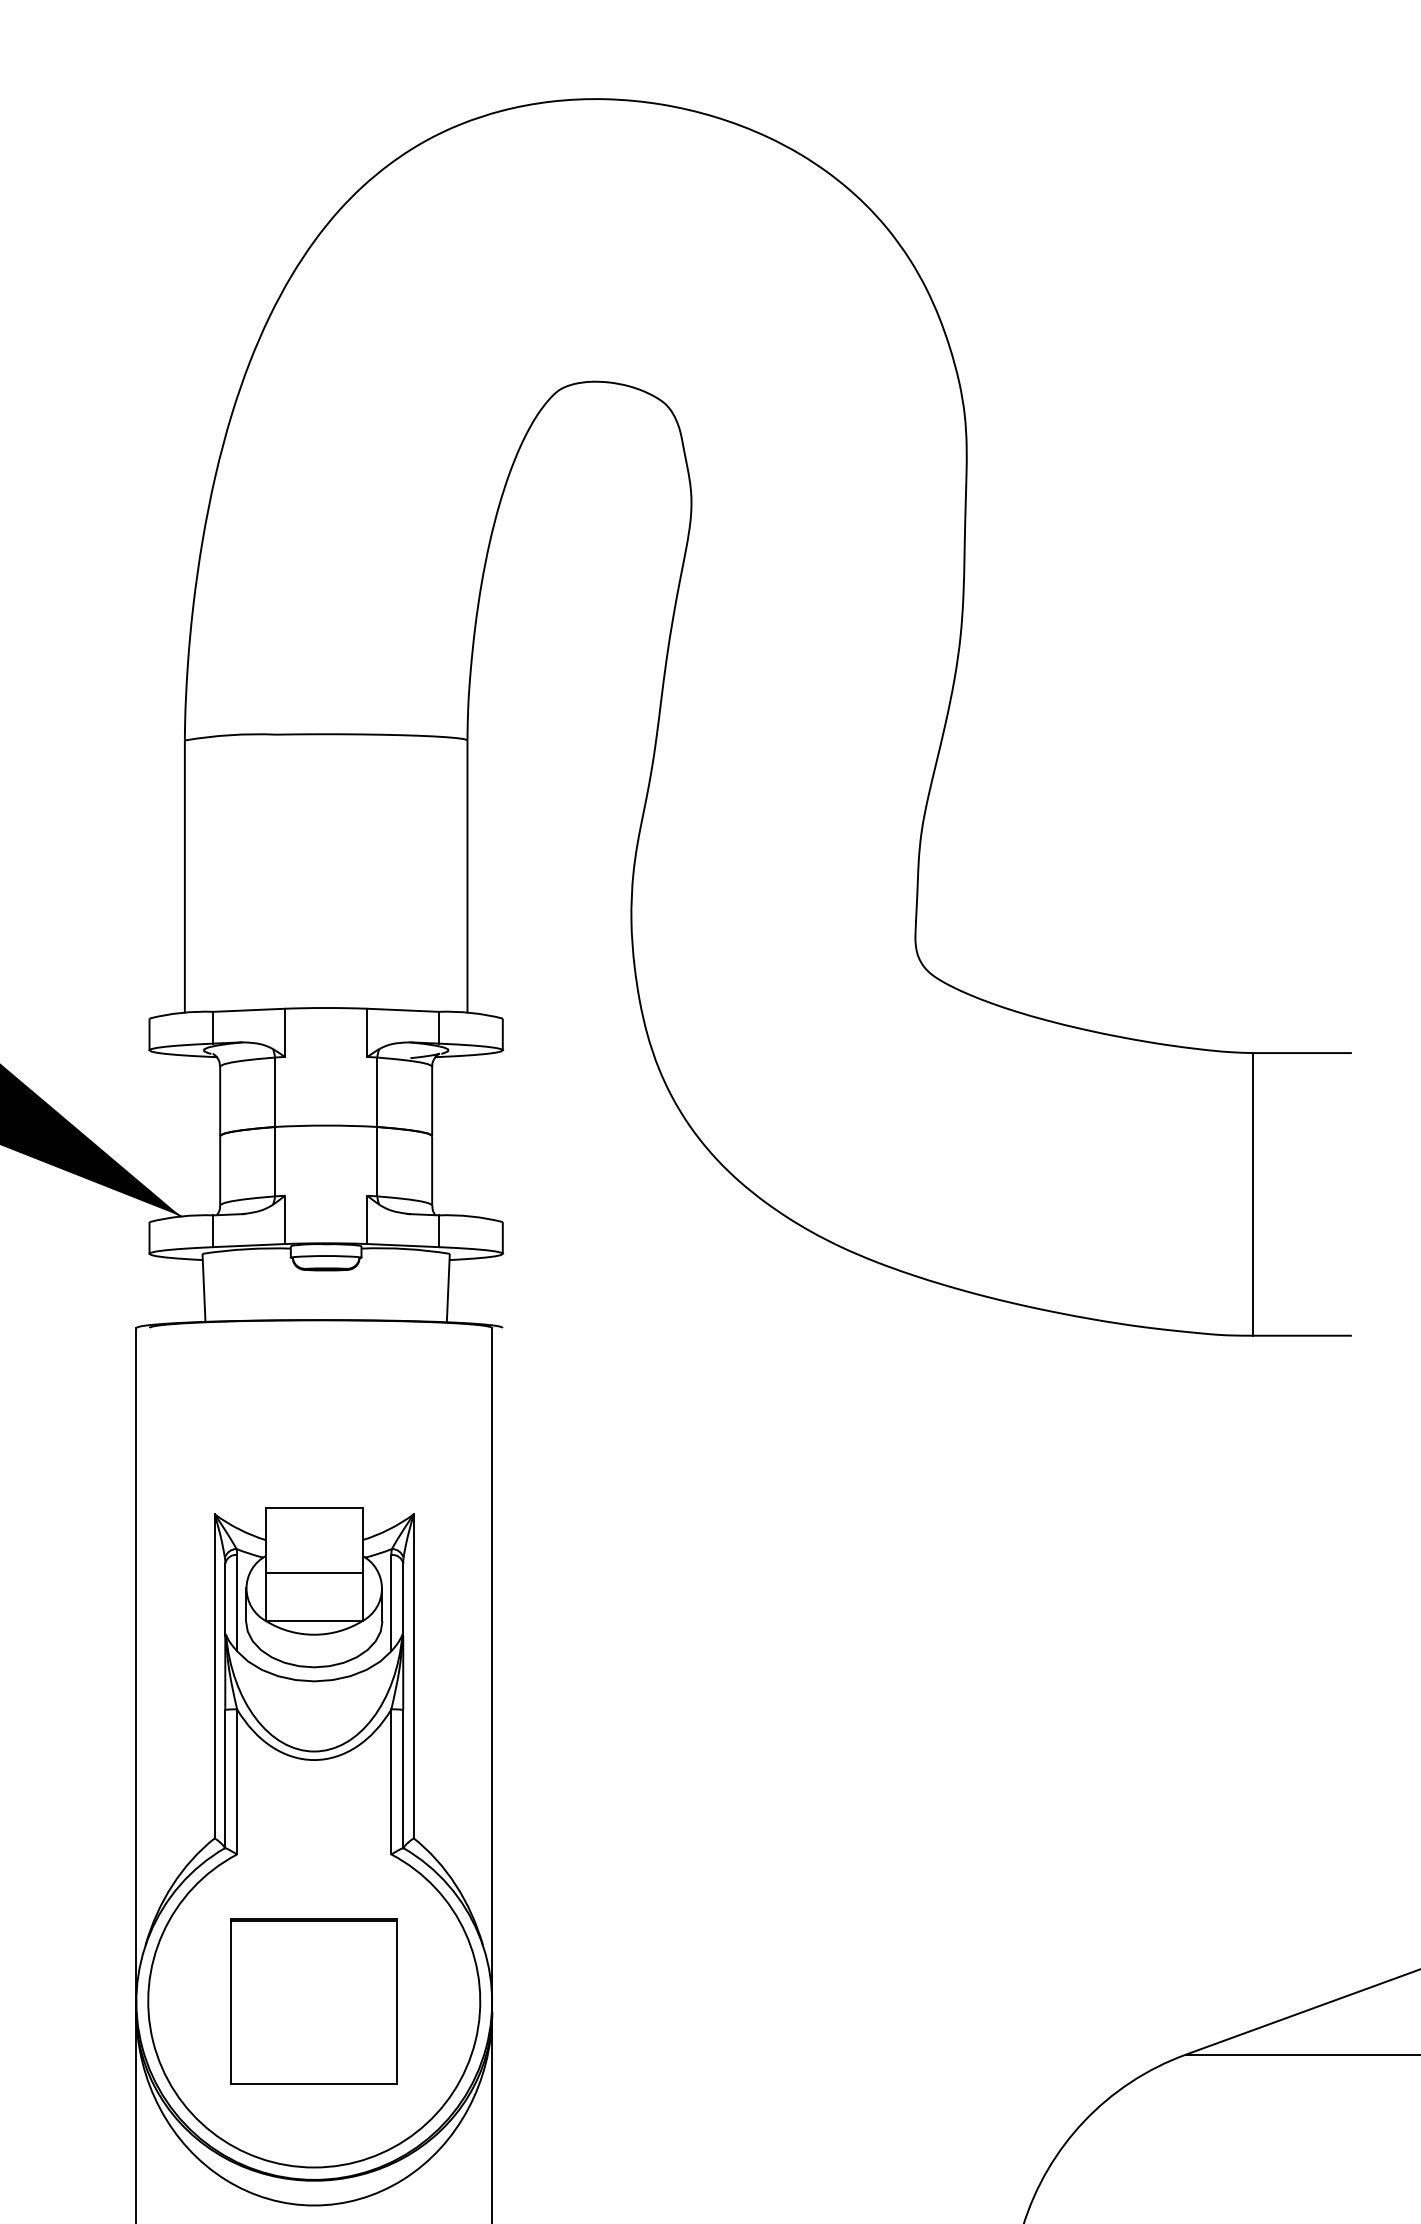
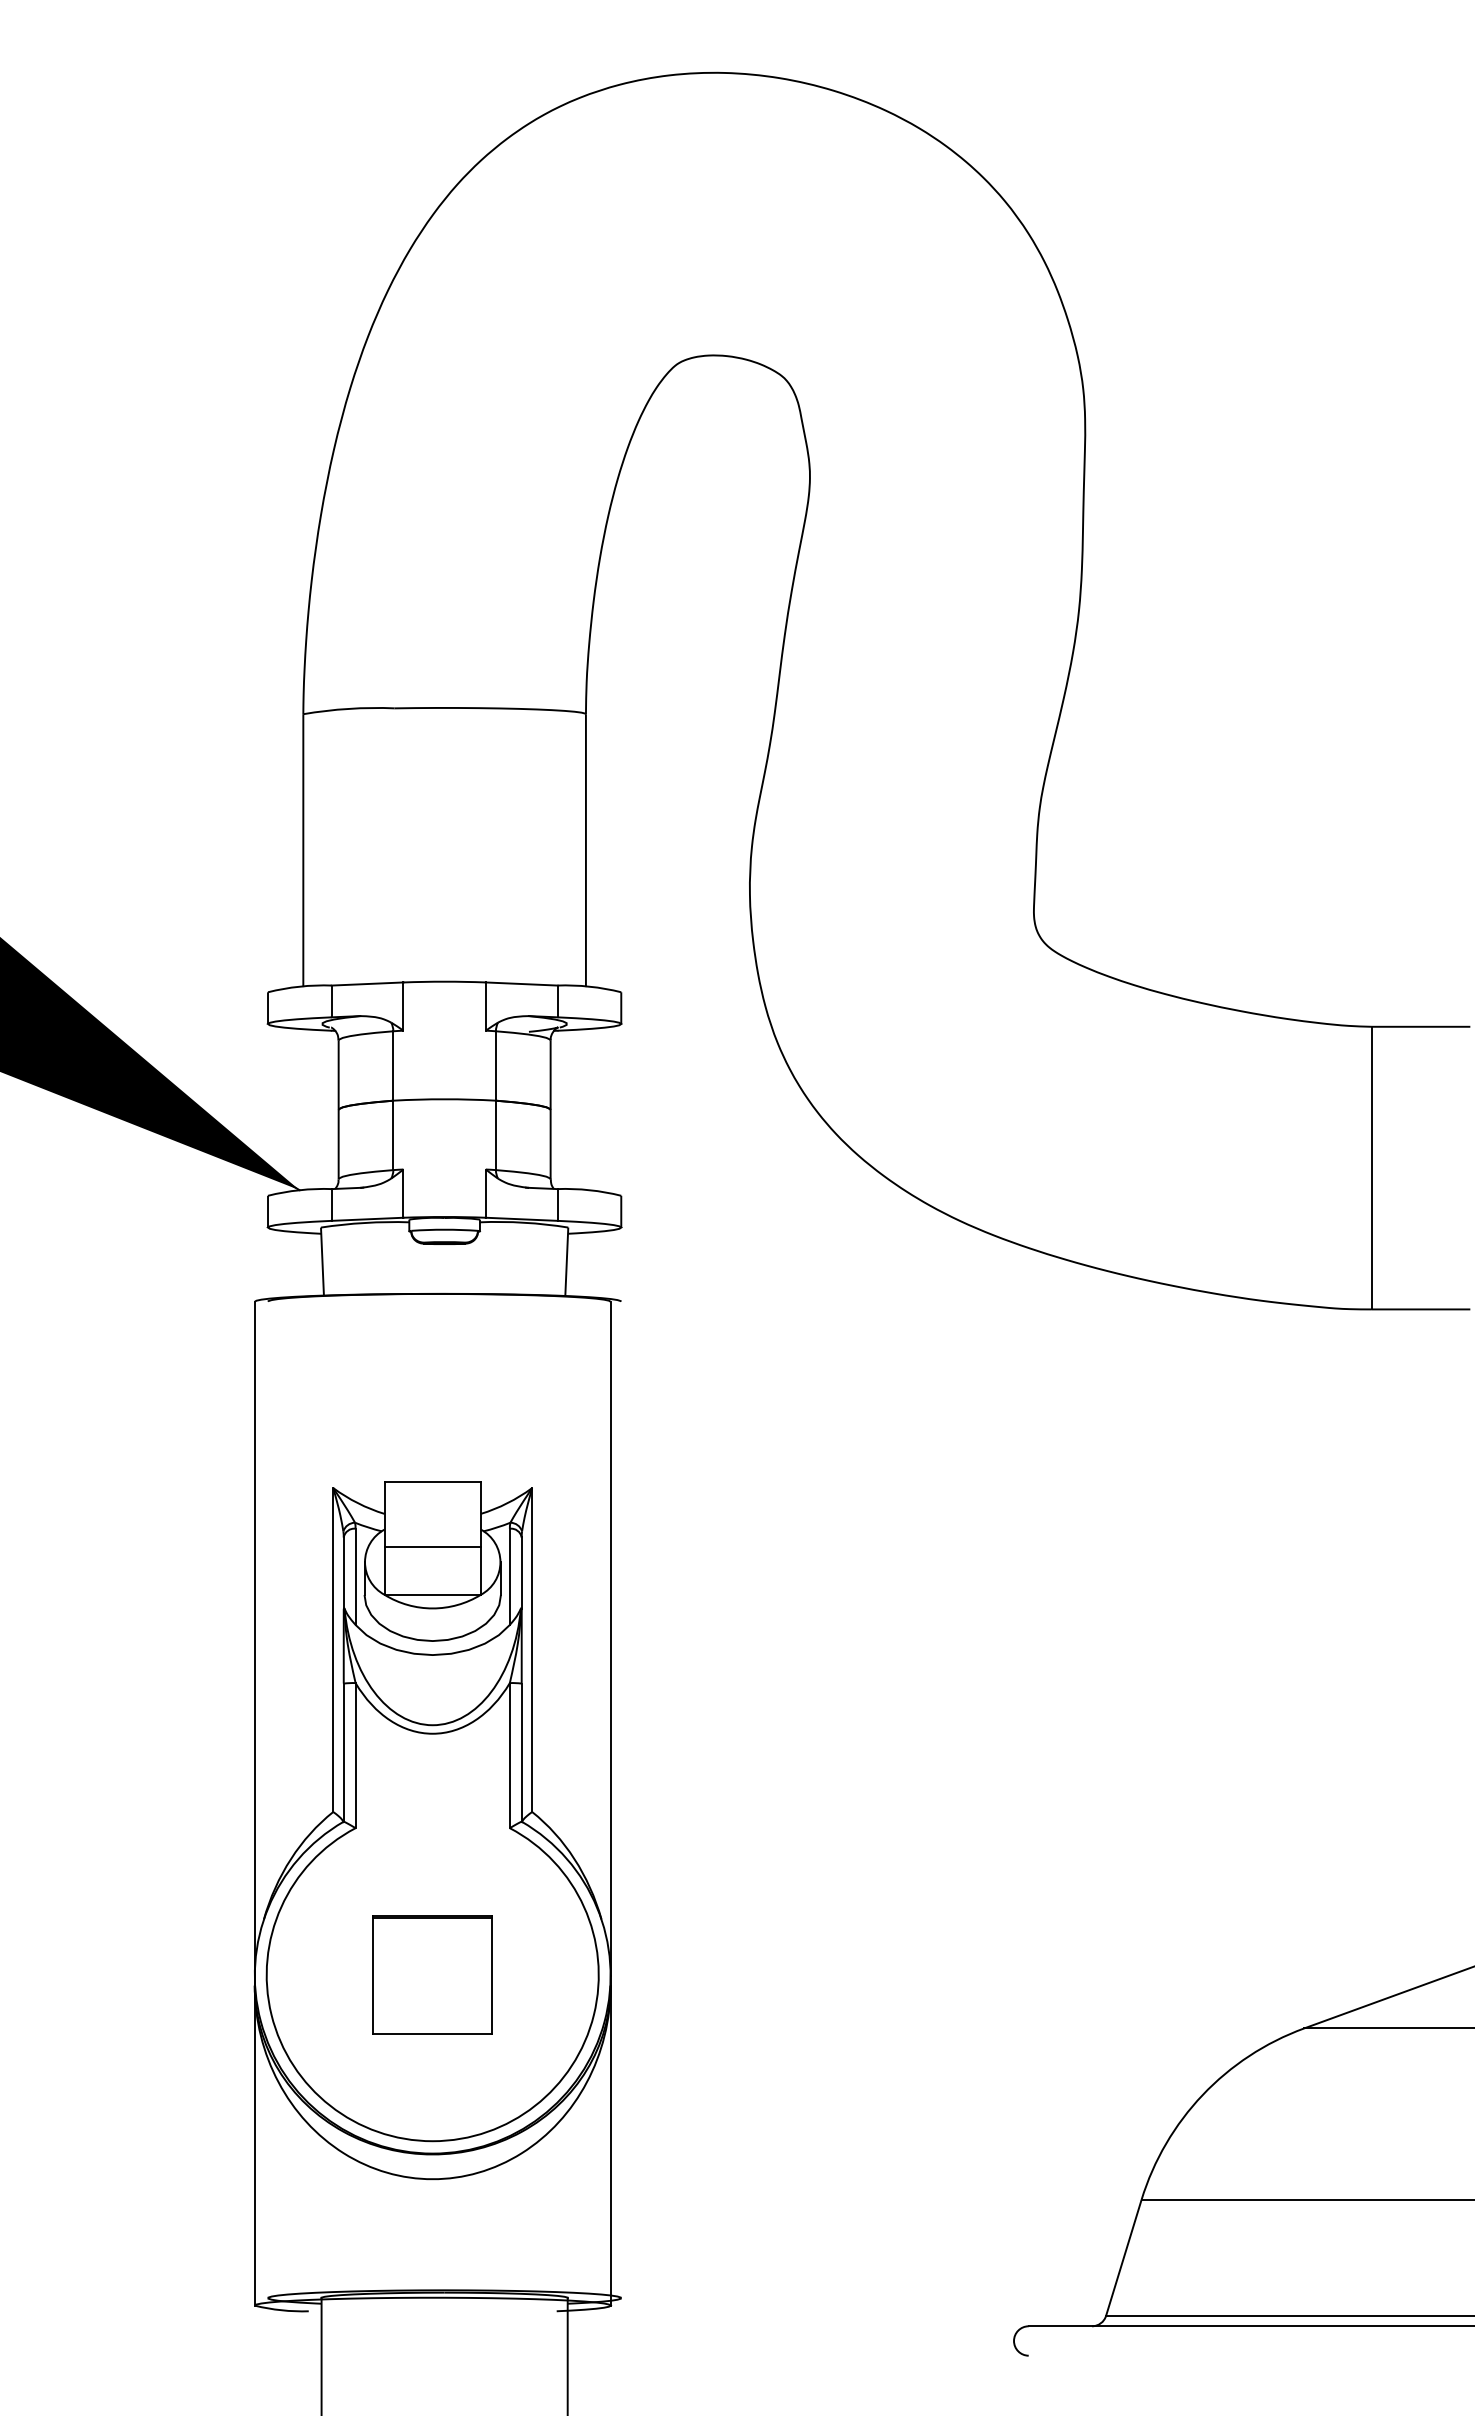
part: (314, 2000) -> (432, 1974), size x0.71

